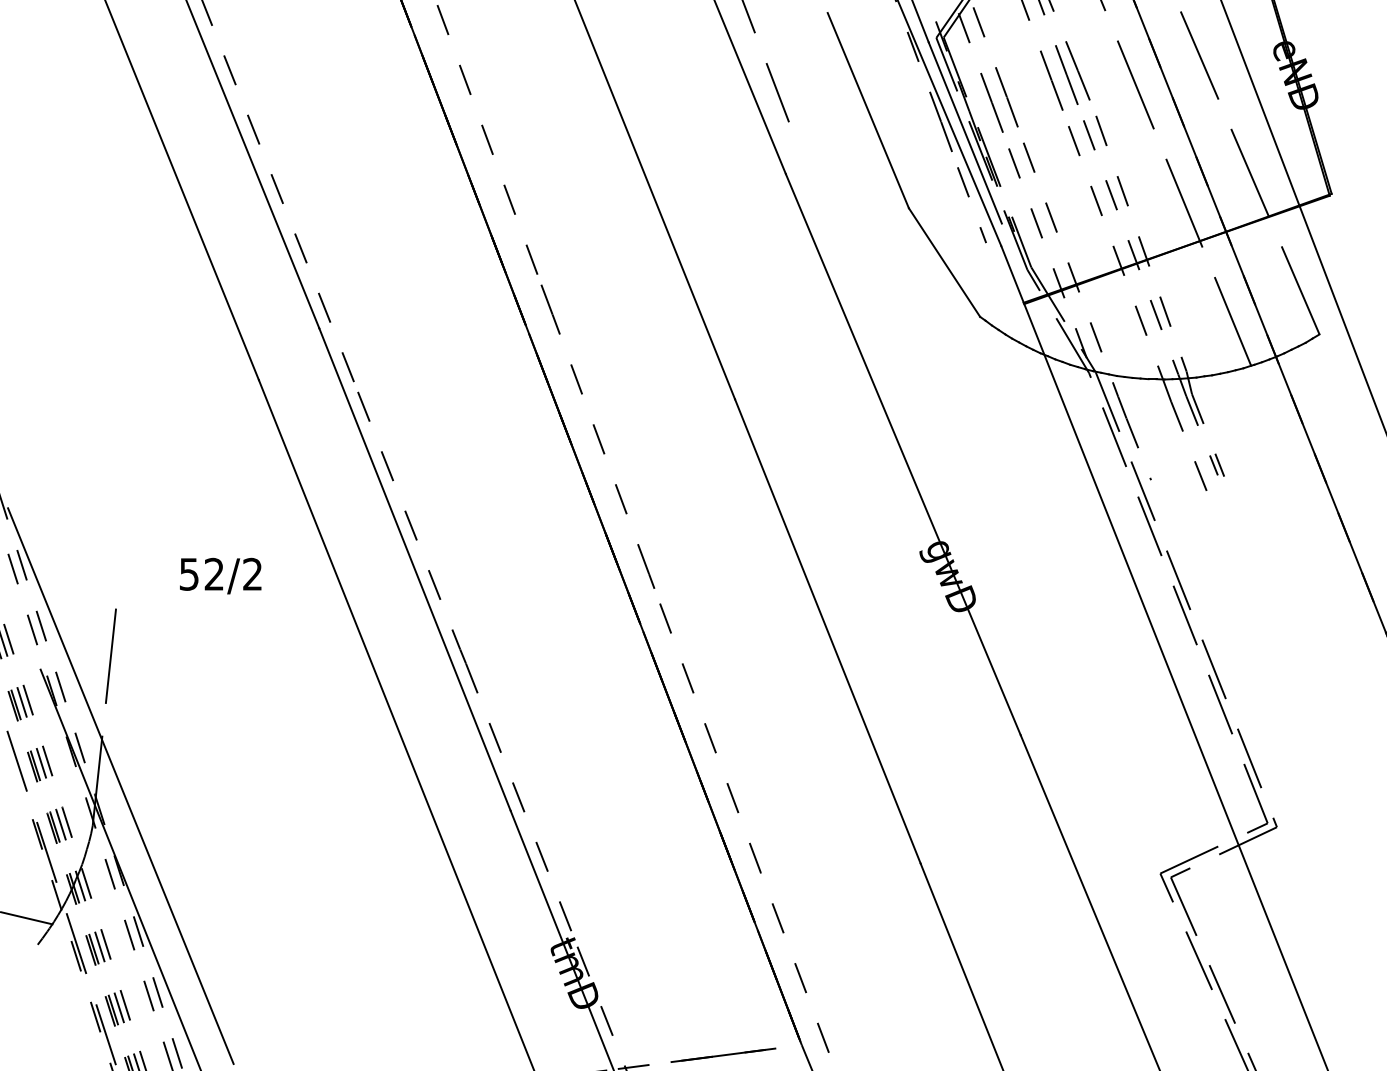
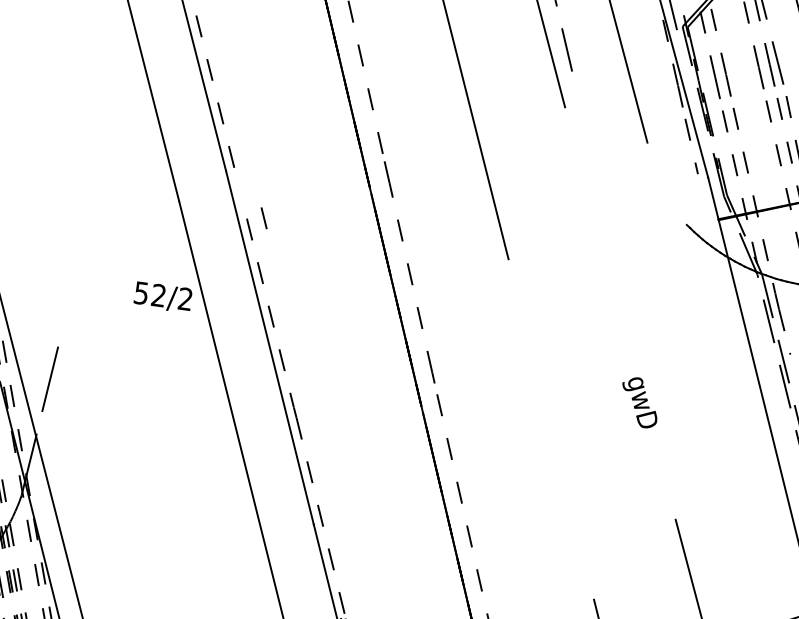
line: (964, 132) -> (693, 95), removed
line: (944, 262) -> (667, 183), removed
line: (347, 367) -> (263, 218), moved
line: (902, 454) -> (619, 313), removed
text: (220, 575) -> (163, 296), moved
line: (827, 631) -> (551, 429), removed

